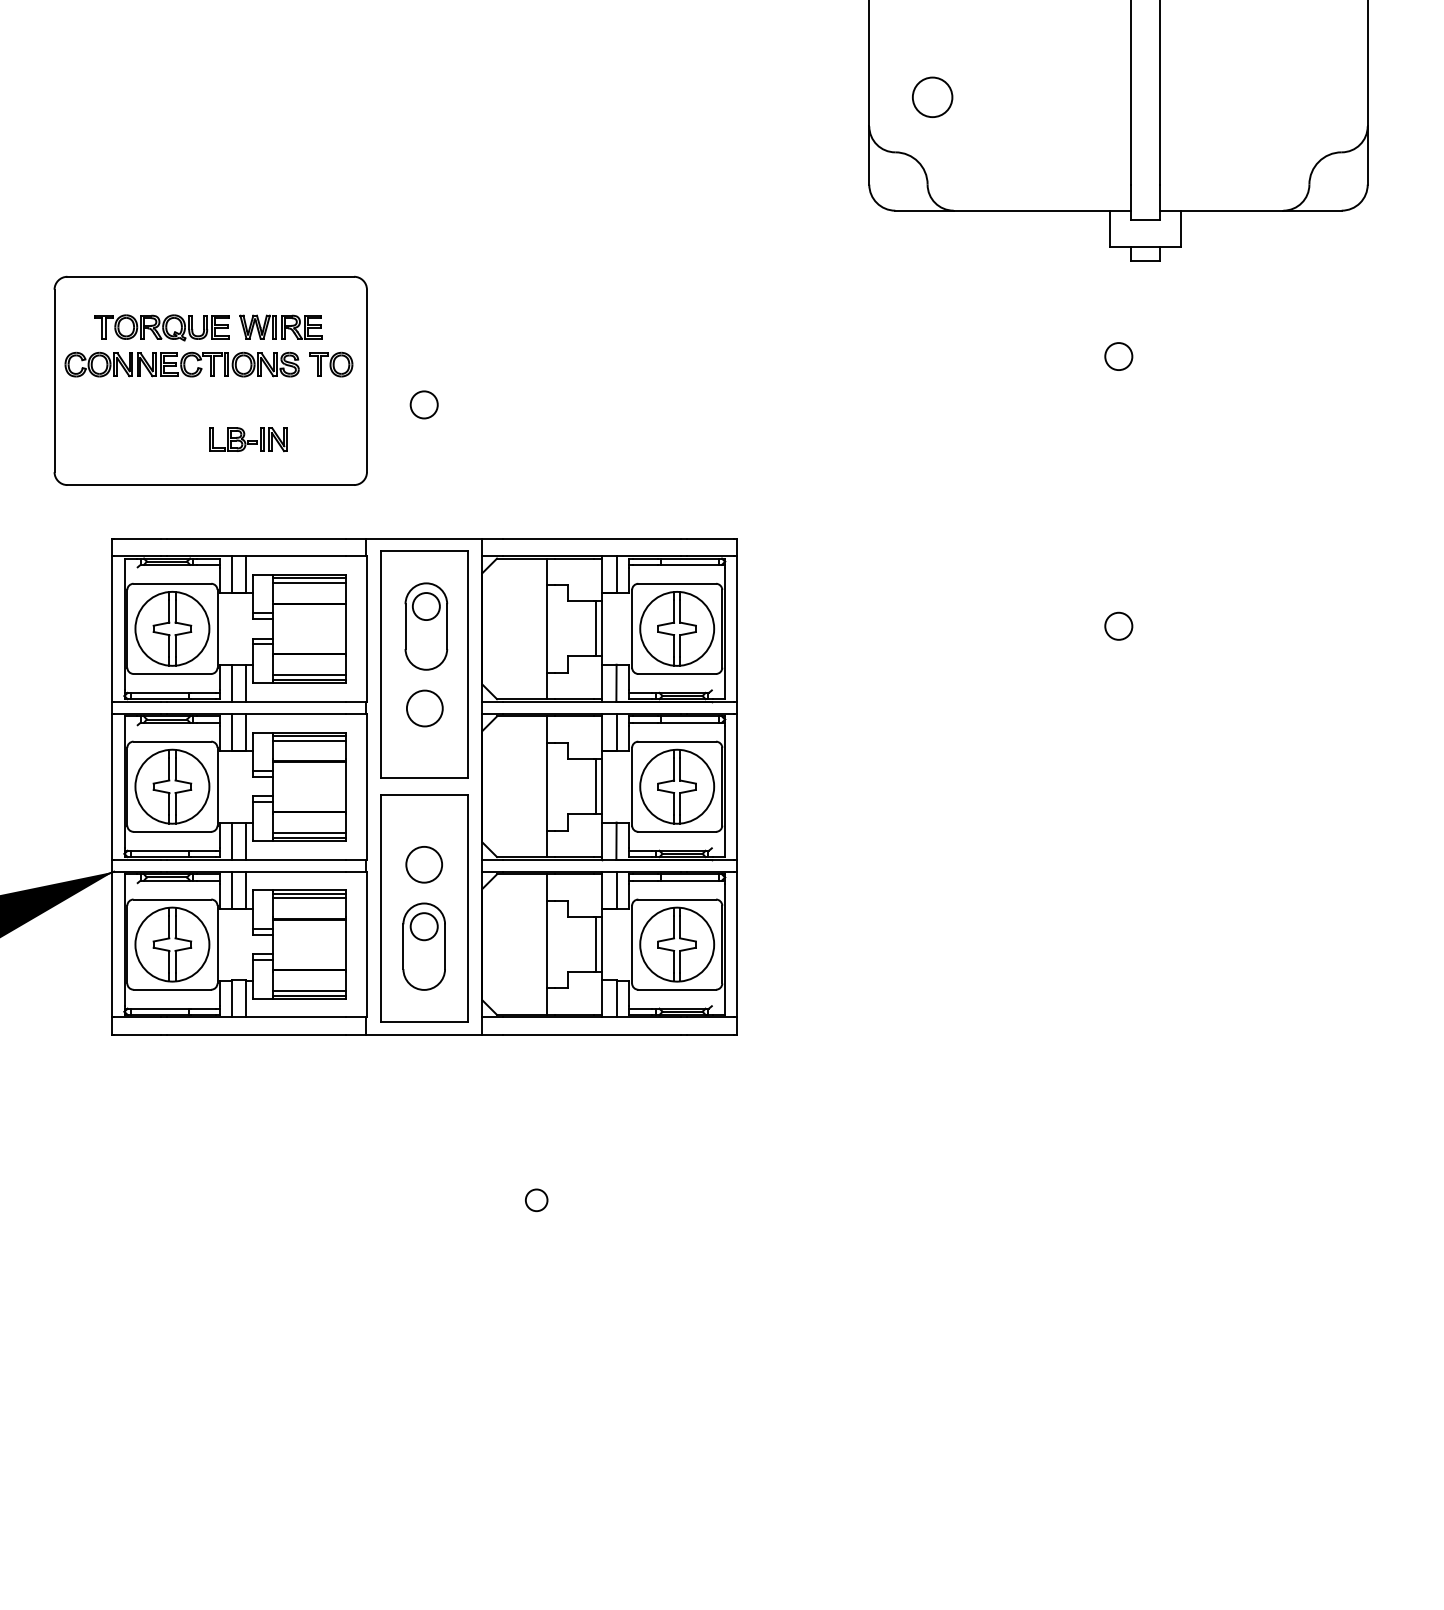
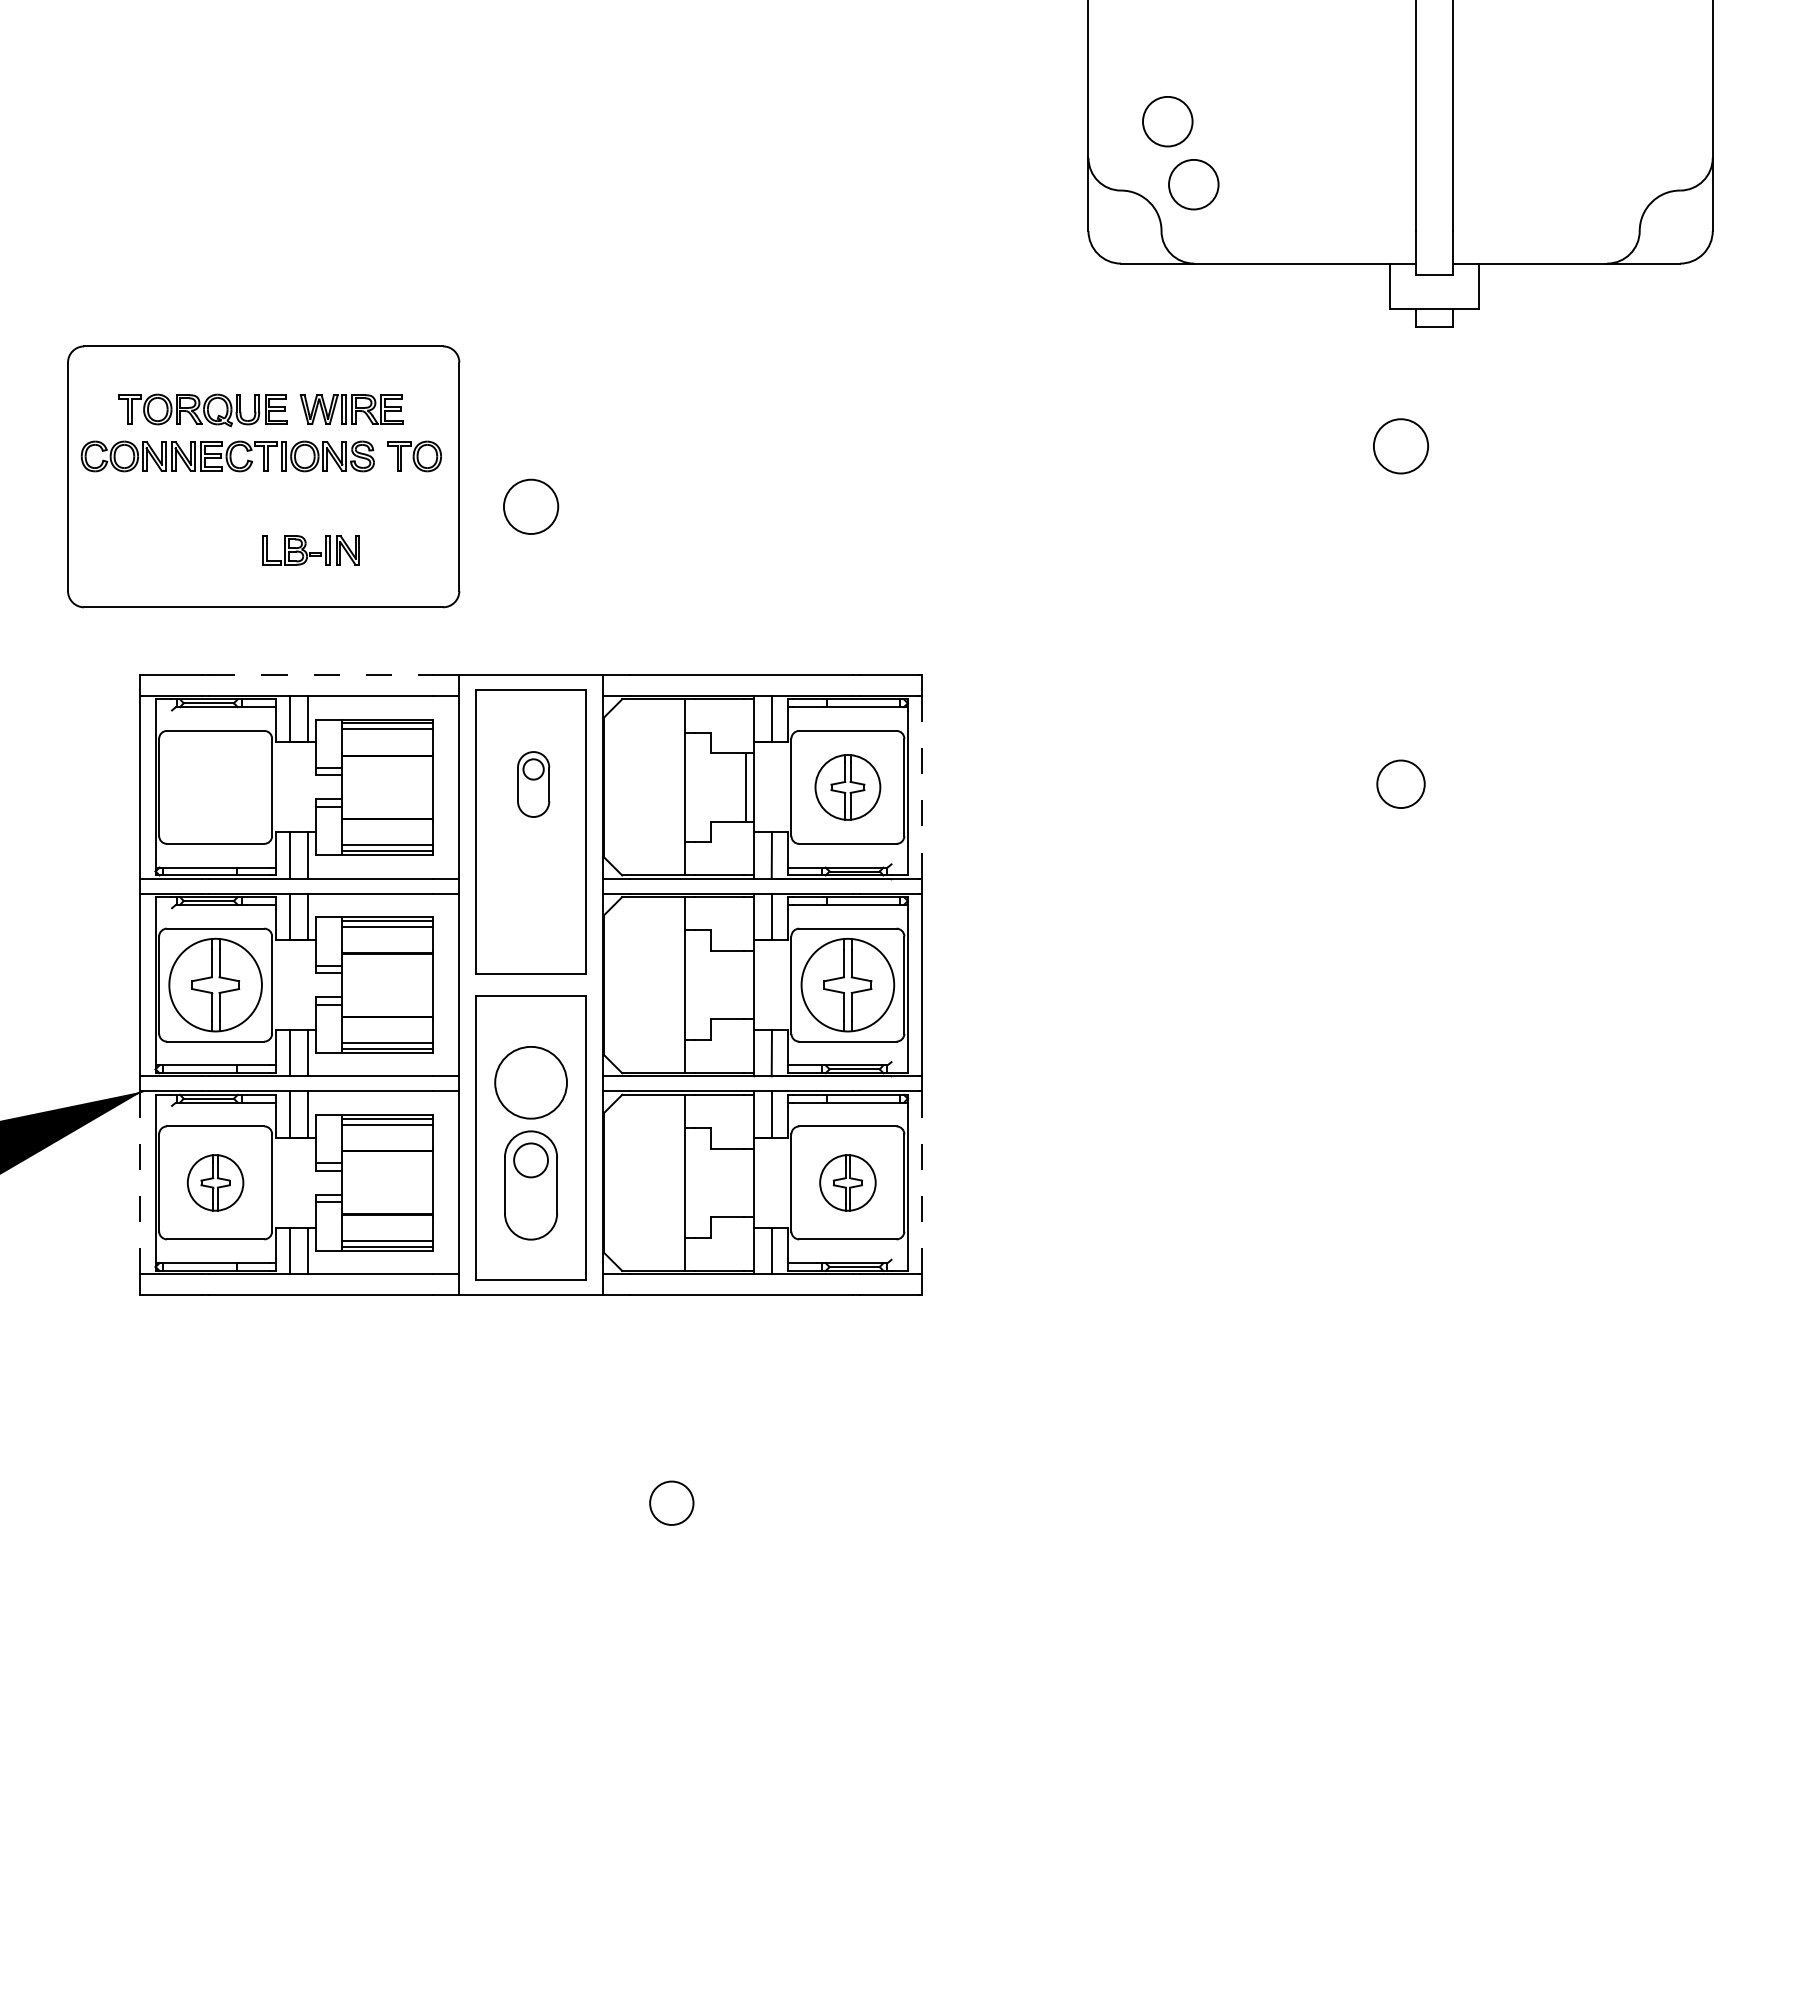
circle: (953, 147) -> (1193, 184), added
circle: (1118, 356) -> (1400, 446), size x1.6
circle: (423, 404) -> (530, 506), size x1.6
line: (256, 538) -> (320, 674), solid -> dashed
circle: (1118, 625) -> (1400, 783), size x1.4
part: (426, 626) -> (533, 784), size x0.6
part: (172, 628) -> (215, 787), removed
part: (676, 628) -> (847, 787), size x0.7
line: (736, 628) -> (922, 787), solid -> dashed
circle: (424, 707) -> (531, 886), removed
line: (596, 786) -> (746, 984), removed
circle: (423, 864) -> (530, 1082), size x1.6
line: (111, 944) -> (139, 1182), solid -> dashed
part: (172, 944) -> (215, 1182), size x0.6
line: (596, 944) -> (746, 1182), removed
part: (676, 944) -> (847, 1182), size x0.6
line: (736, 945) -> (922, 1183), solid -> dashed
circle: (536, 1199) -> (671, 1502), size x1.6

